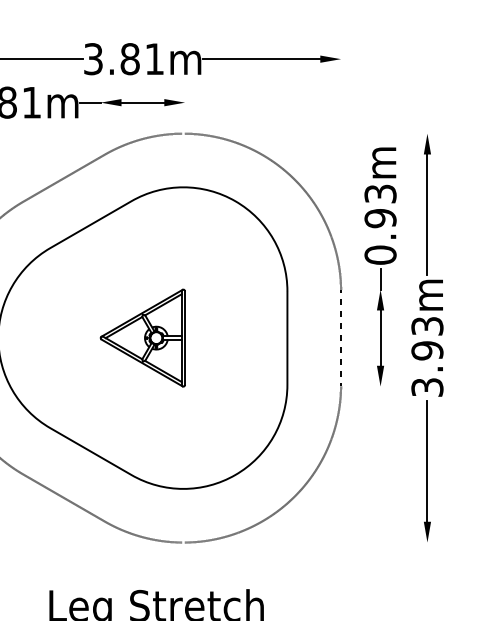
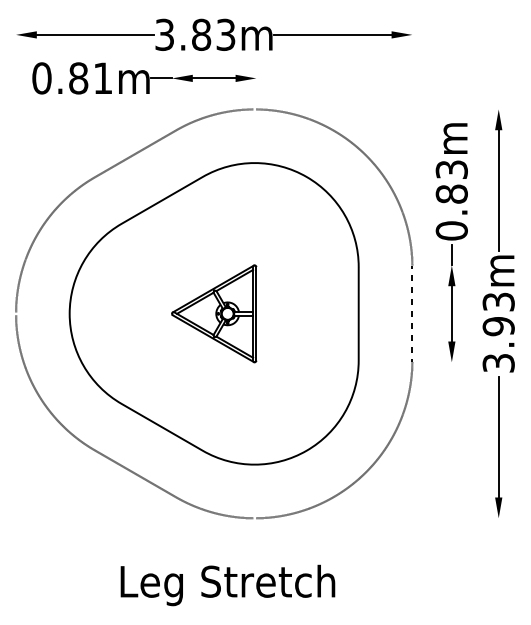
text: (154, 58) -> (225, 34), 3.81m -> 3.83m
text: (380, 217) -> (451, 193), 0.93m -> 0.83m

